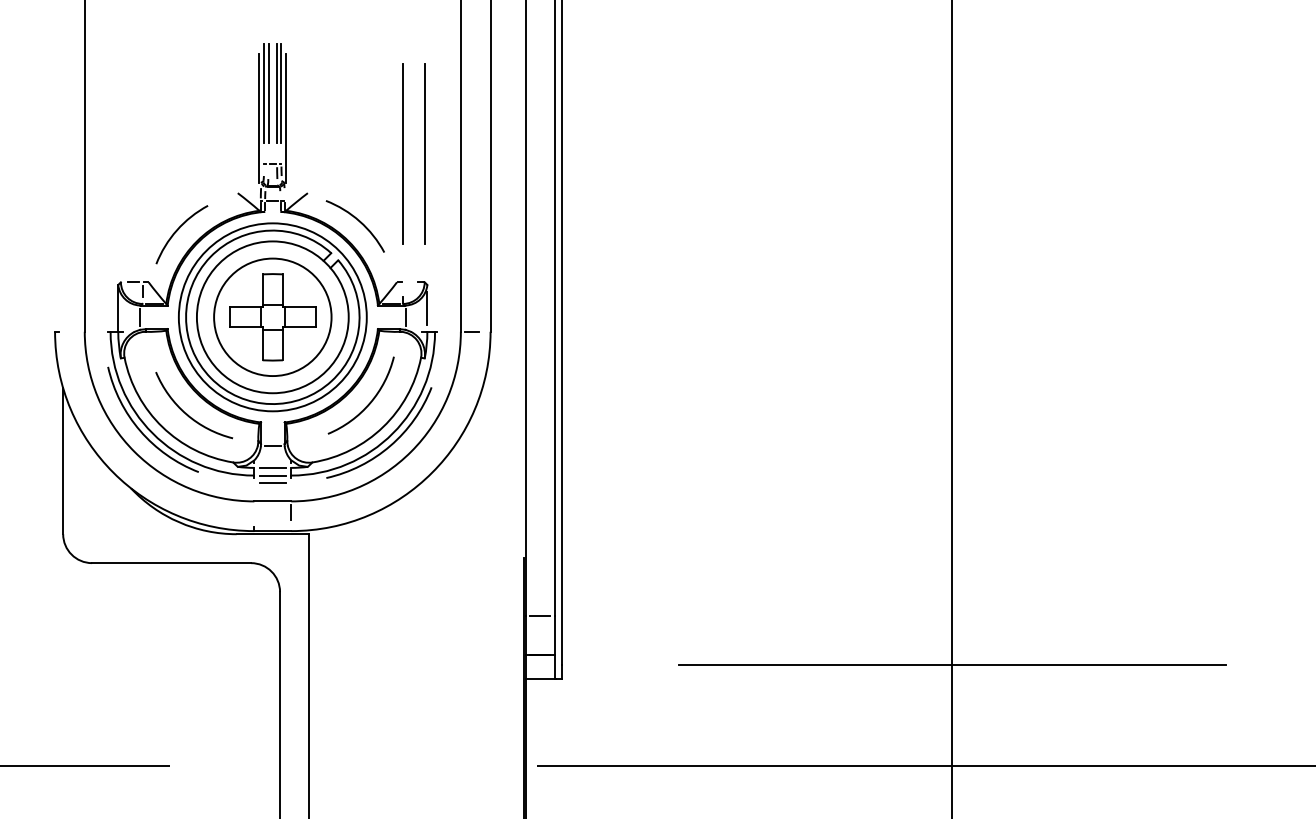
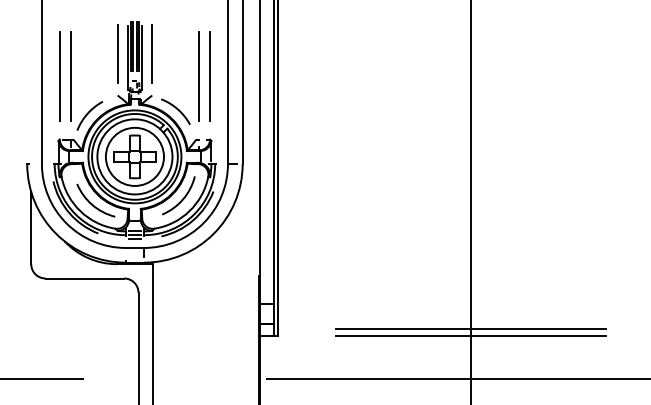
line: (237, 110) -> (117, 54), added
line: (308, 110) -> (152, 54), added
line: (120, 152) -> (59, 75), added
line: (142, 152) -> (70, 75), added
line: (951, 678) -> (470, 335), added

